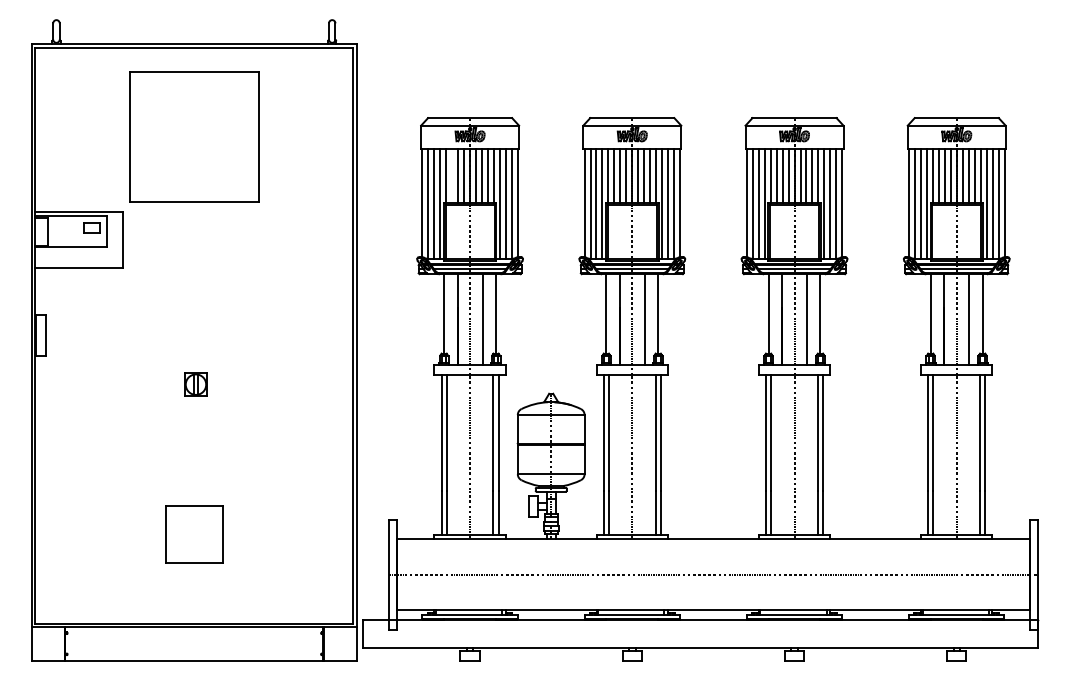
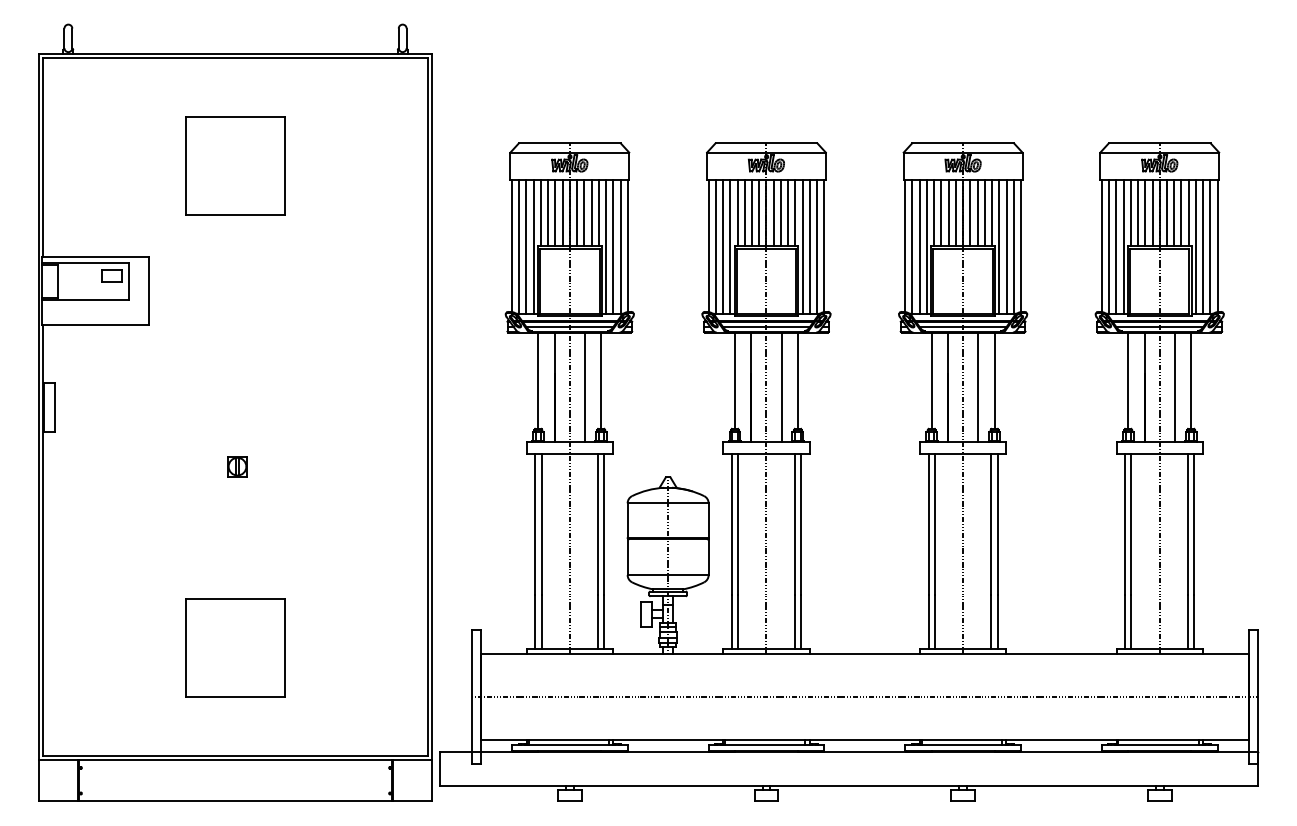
part: (194, 136) -> (235, 165), size x0.62
line: (452, 175) -> (548, 213), added
part: (195, 384) -> (237, 466), size x0.71
part: (194, 533) -> (235, 647), size x1.43

